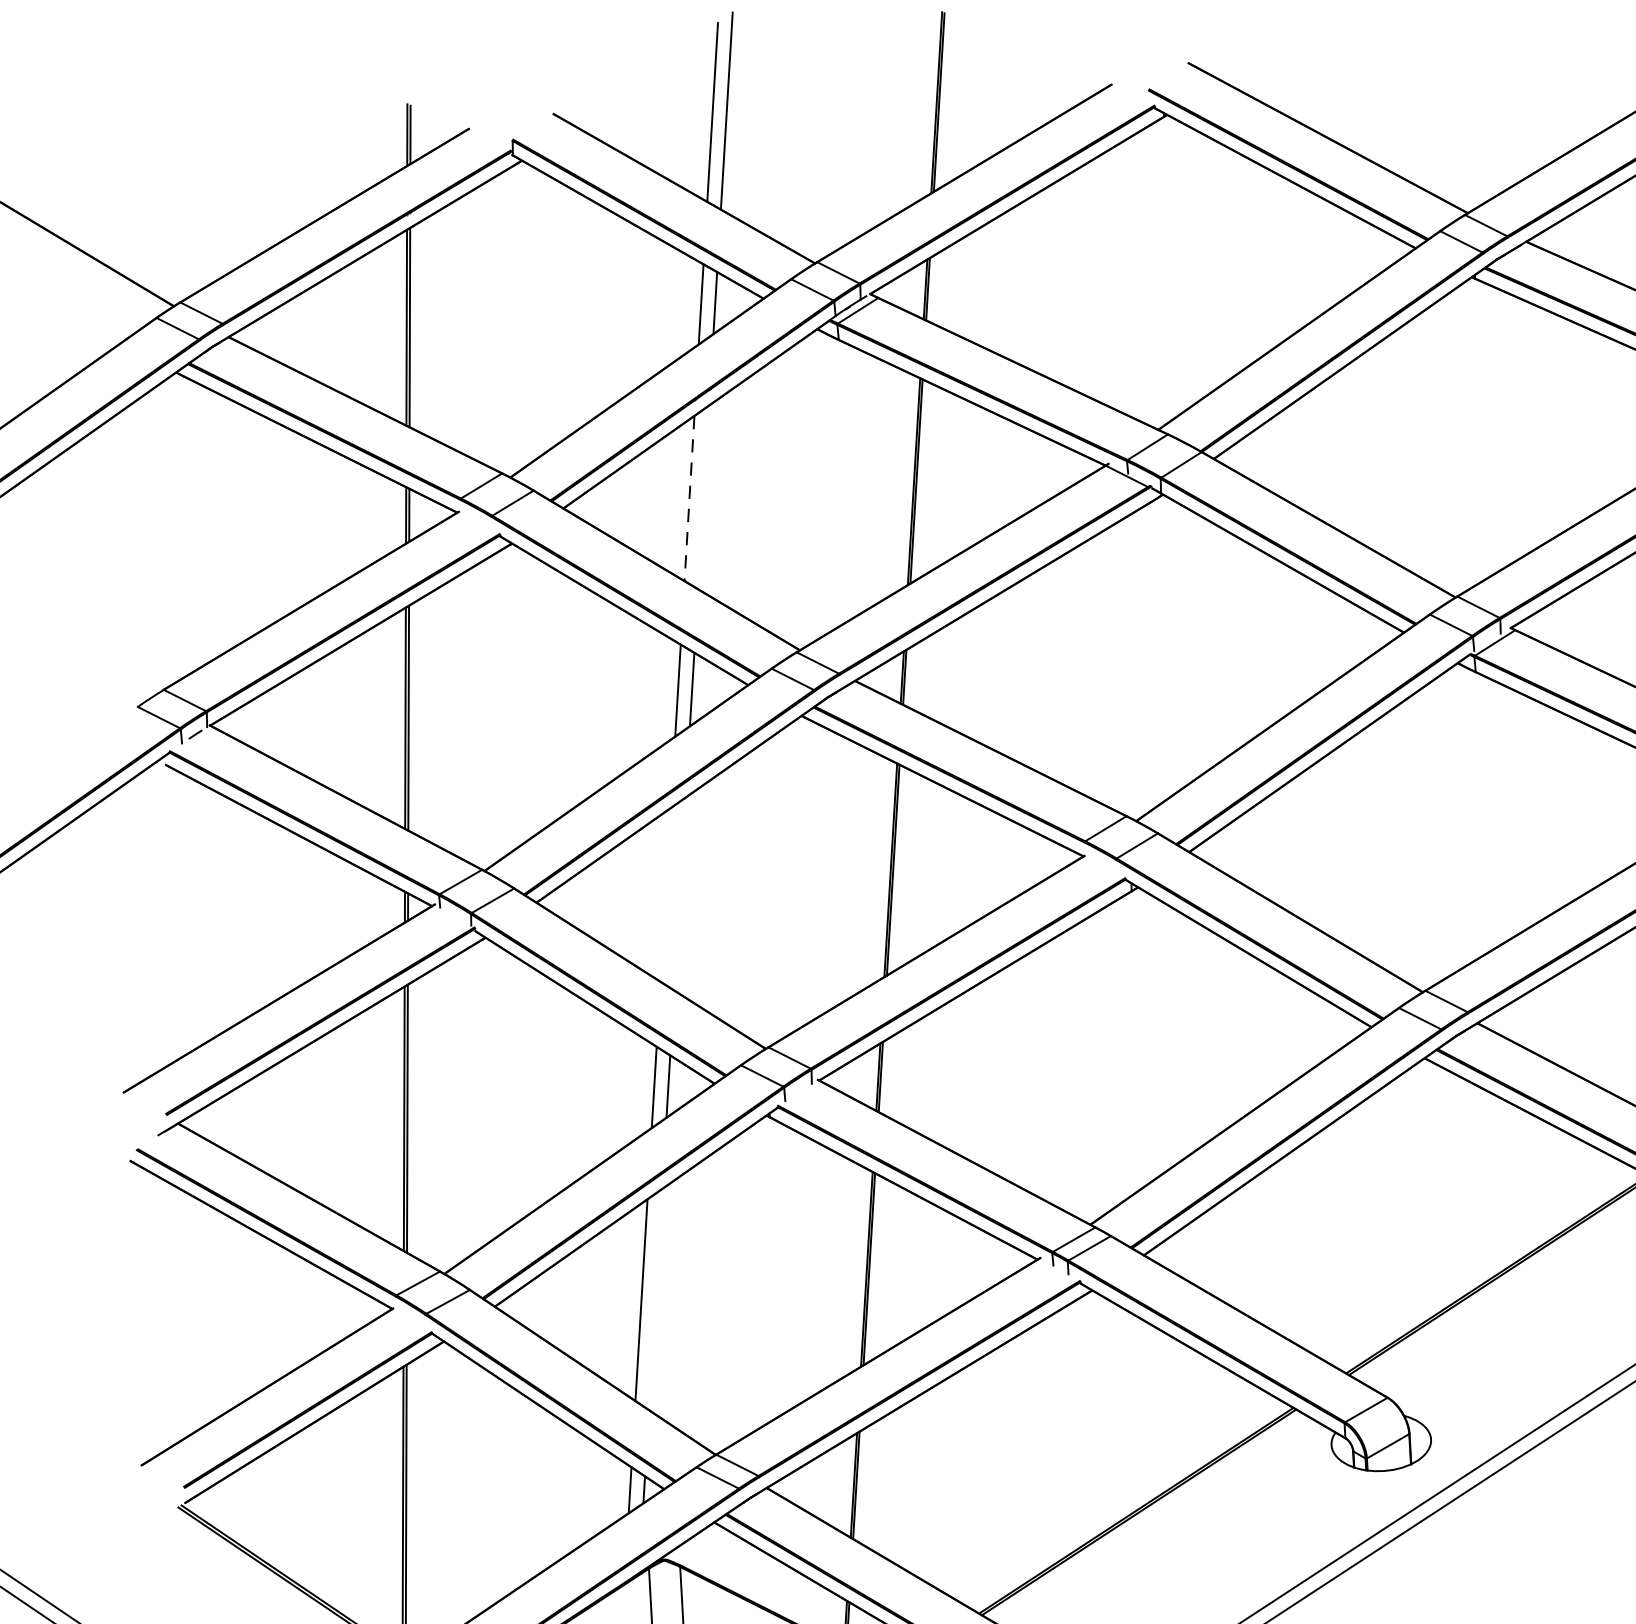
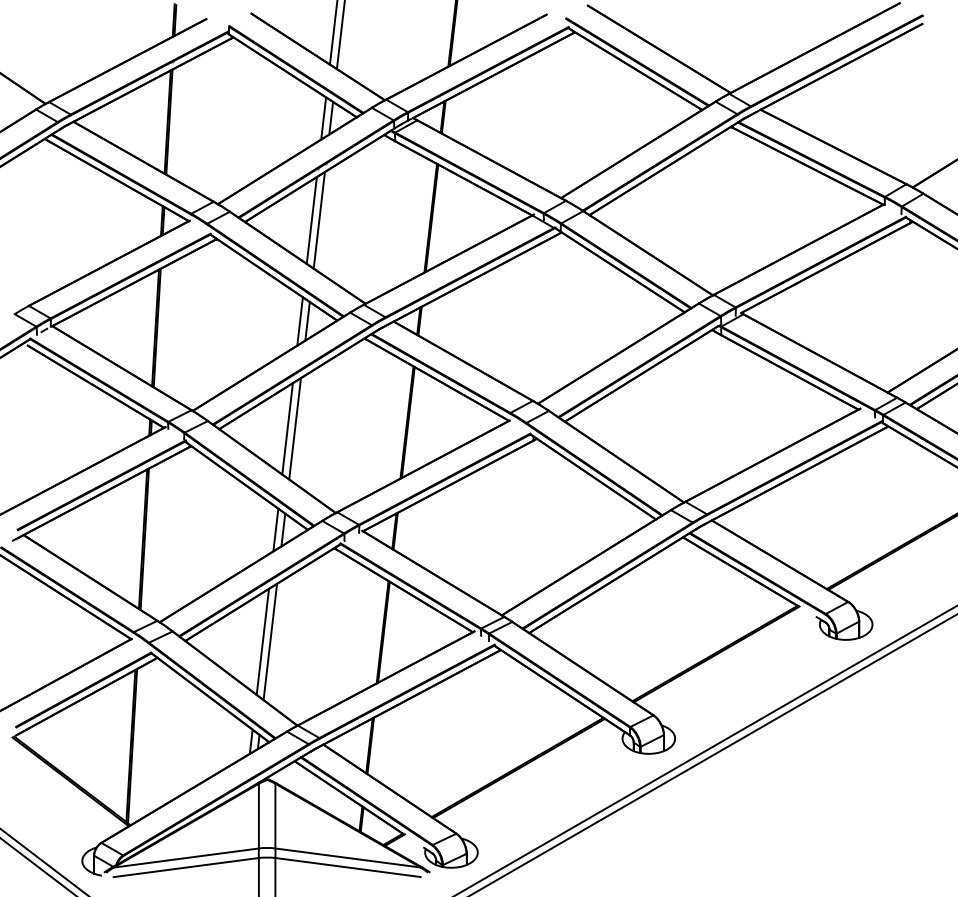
line: (702, 497) -> (318, 220), added
line: (688, 498) -> (311, 220), dashed -> solid
line: (678, 893) -> (294, 428), added
line: (665, 894) -> (287, 428), added
line: (655, 1298) -> (270, 641), added

